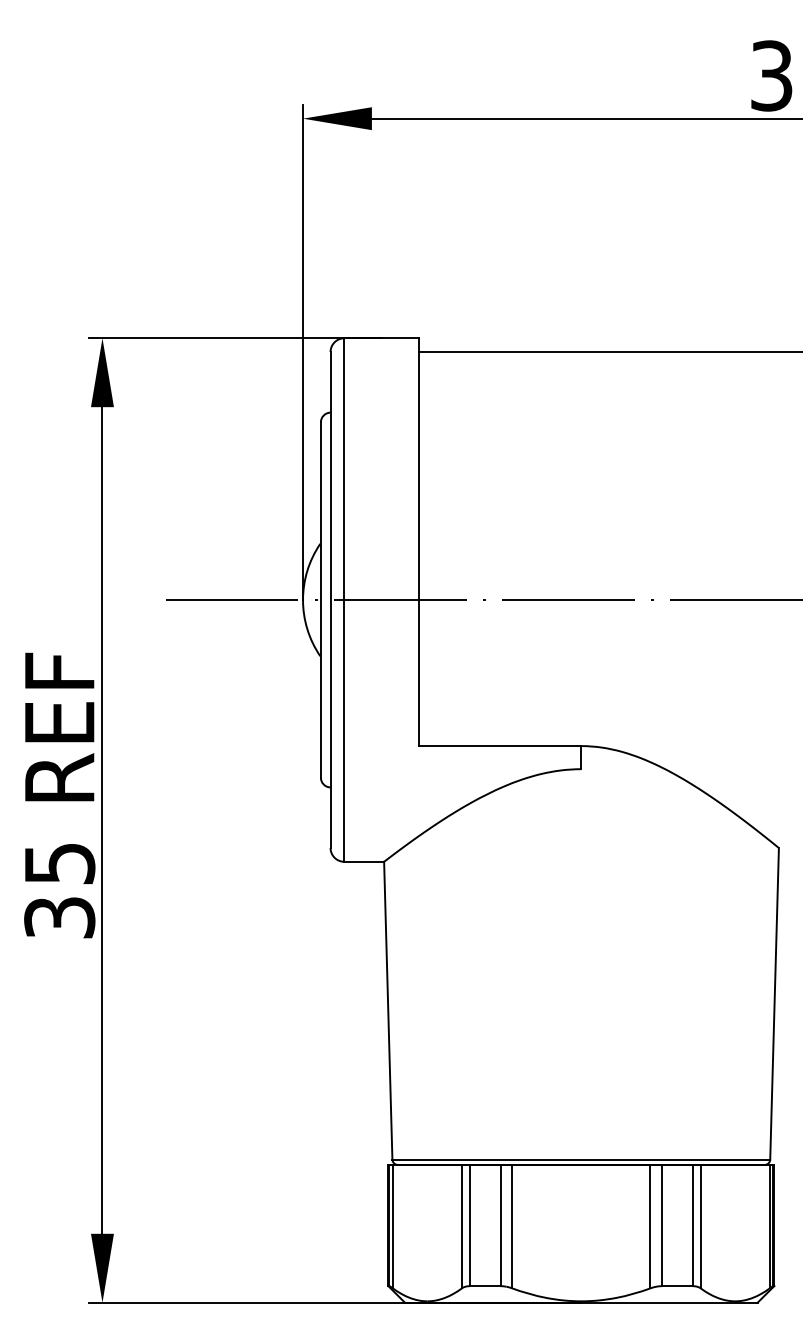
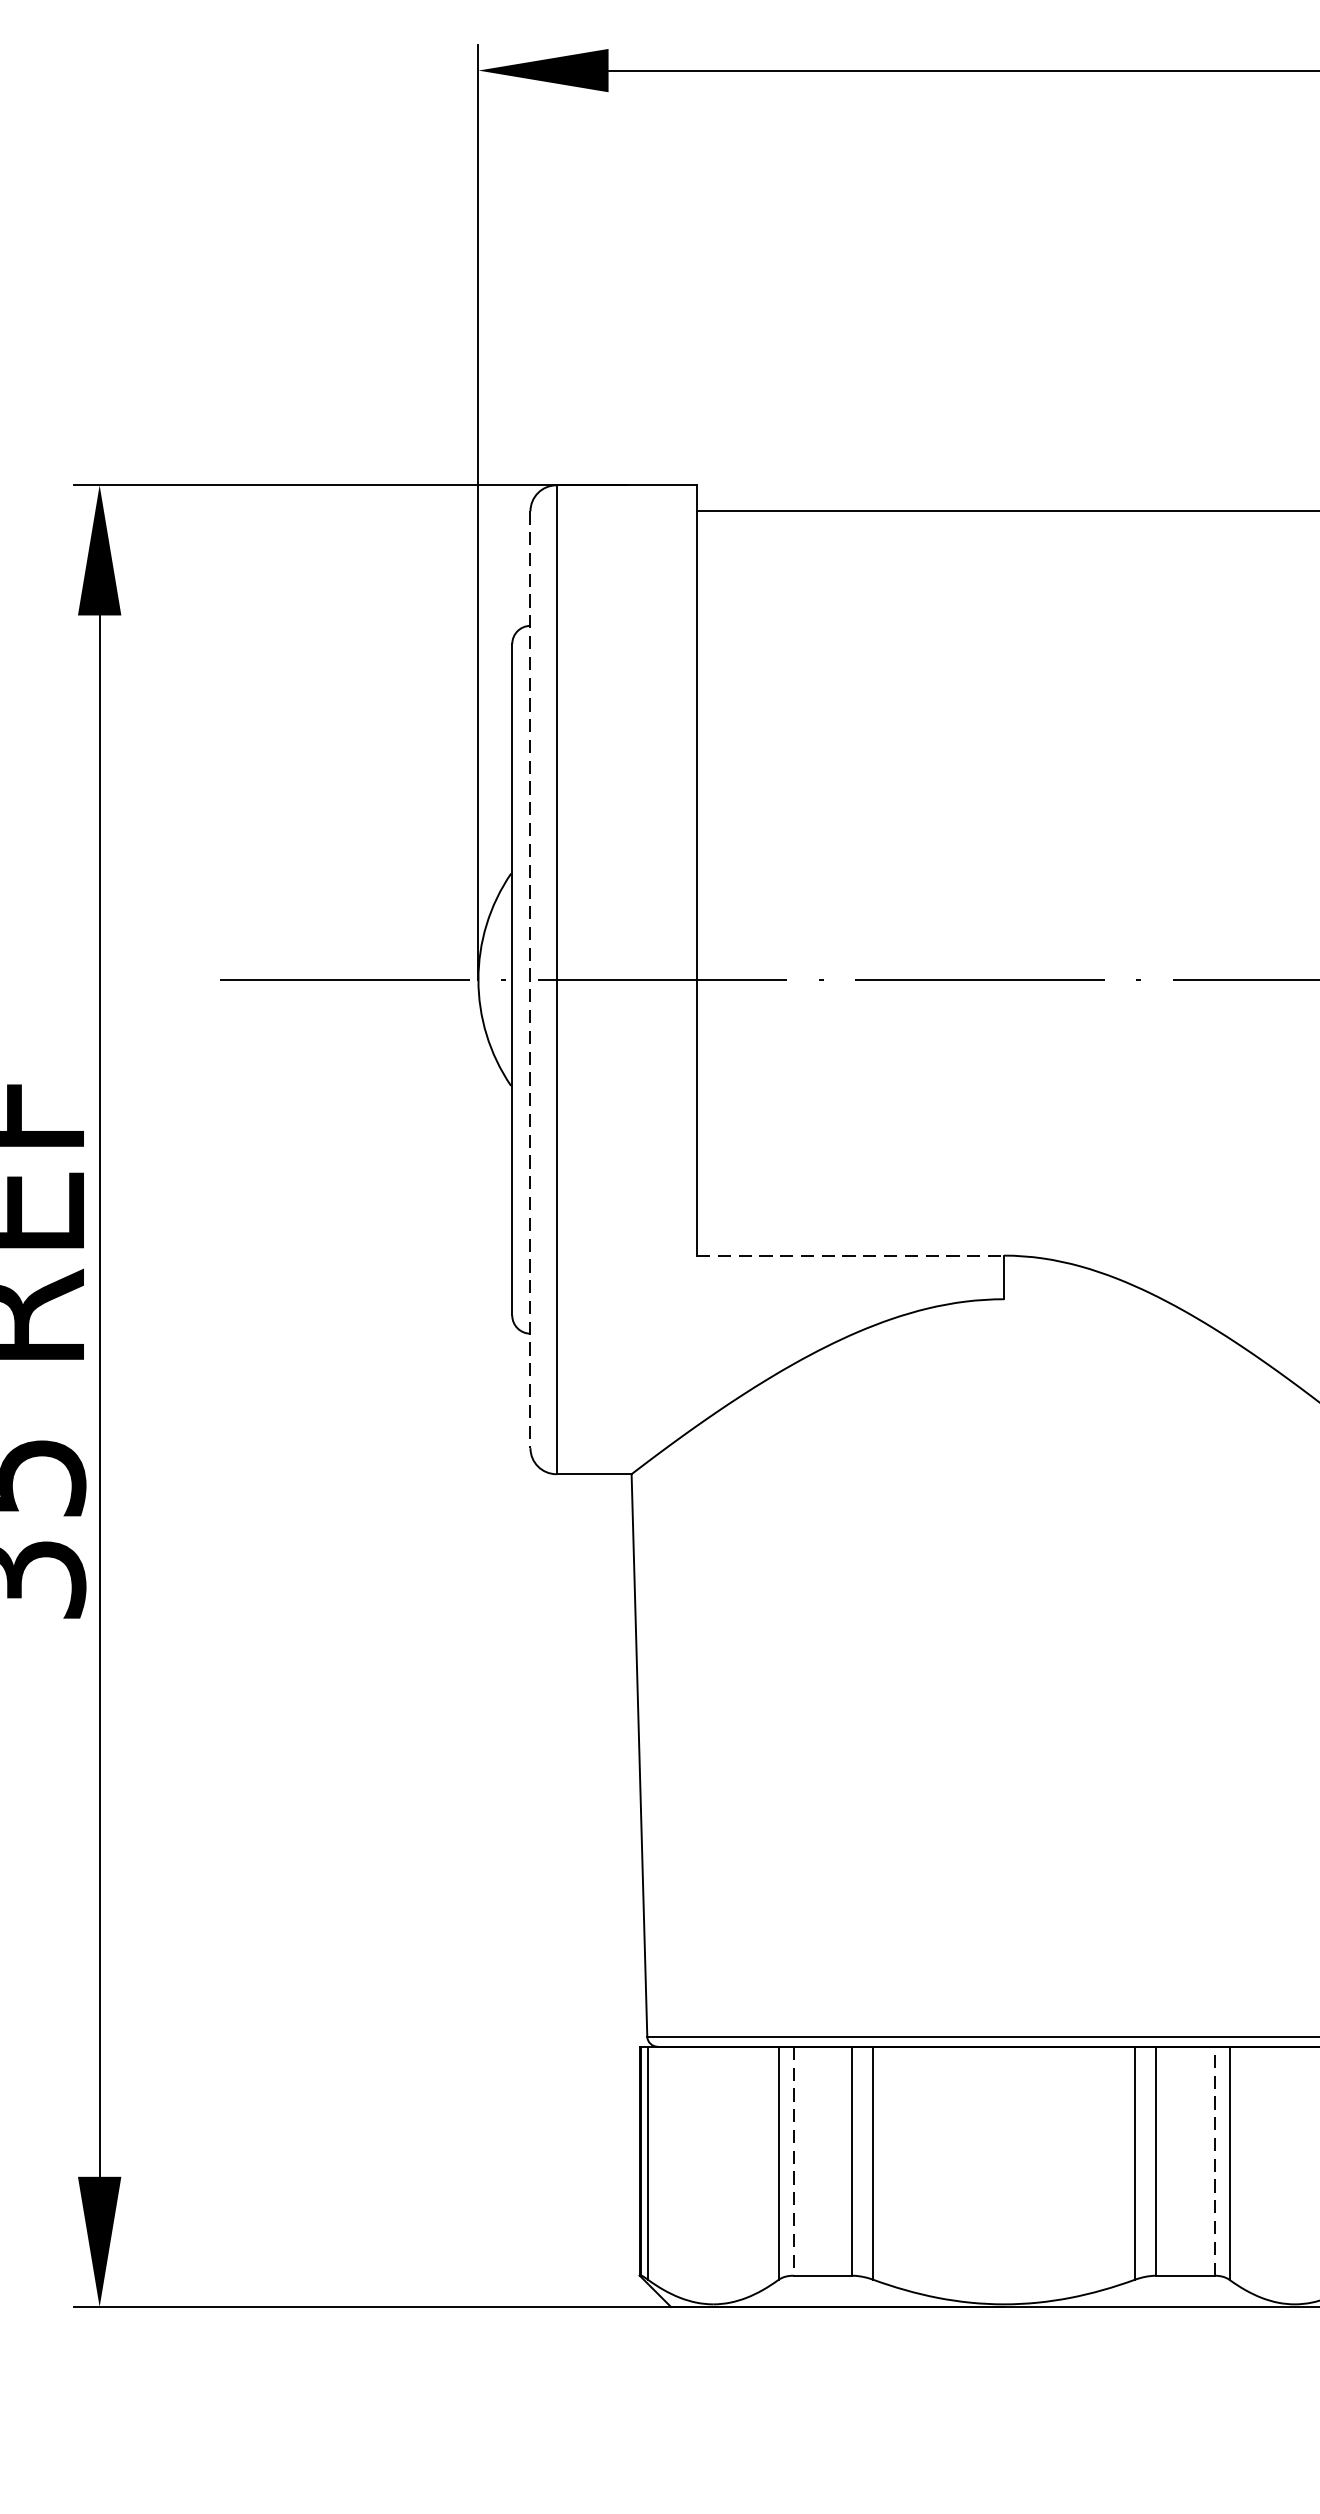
line: (330, 600) -> (530, 980), solid -> dashed
line: (500, 746) -> (851, 1256), solid -> dashed
line: (469, 1225) -> (792, 2161), solid -> dashed
line: (692, 1225) -> (1214, 2161), solid -> dashed

